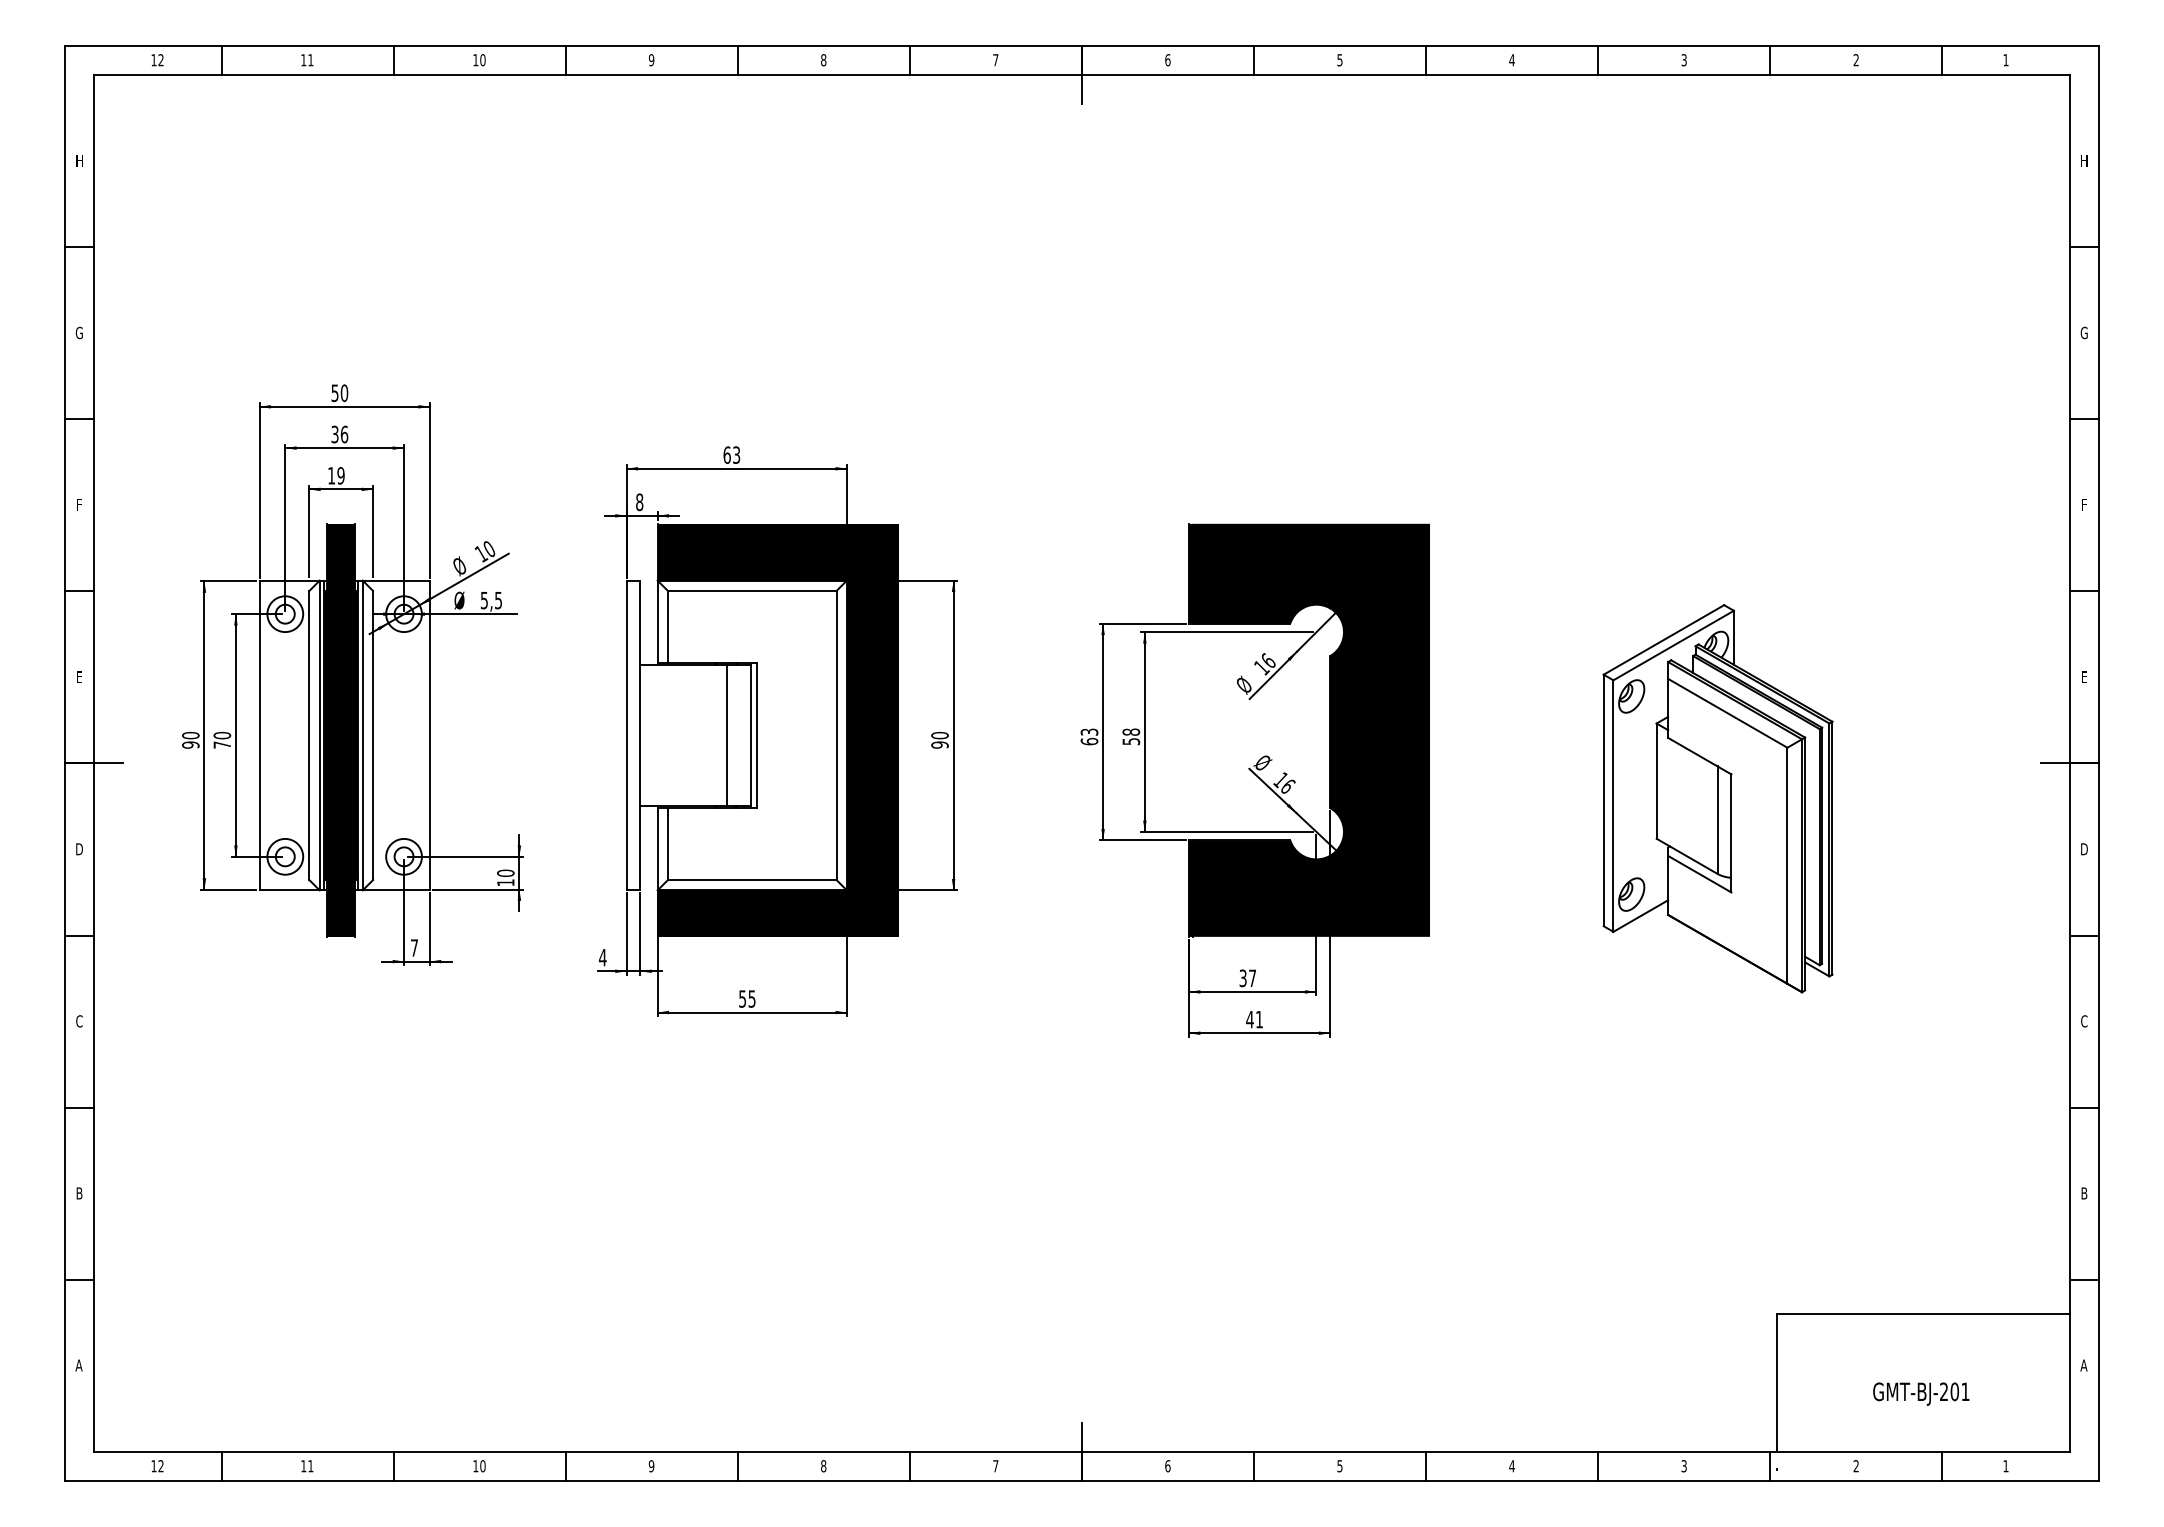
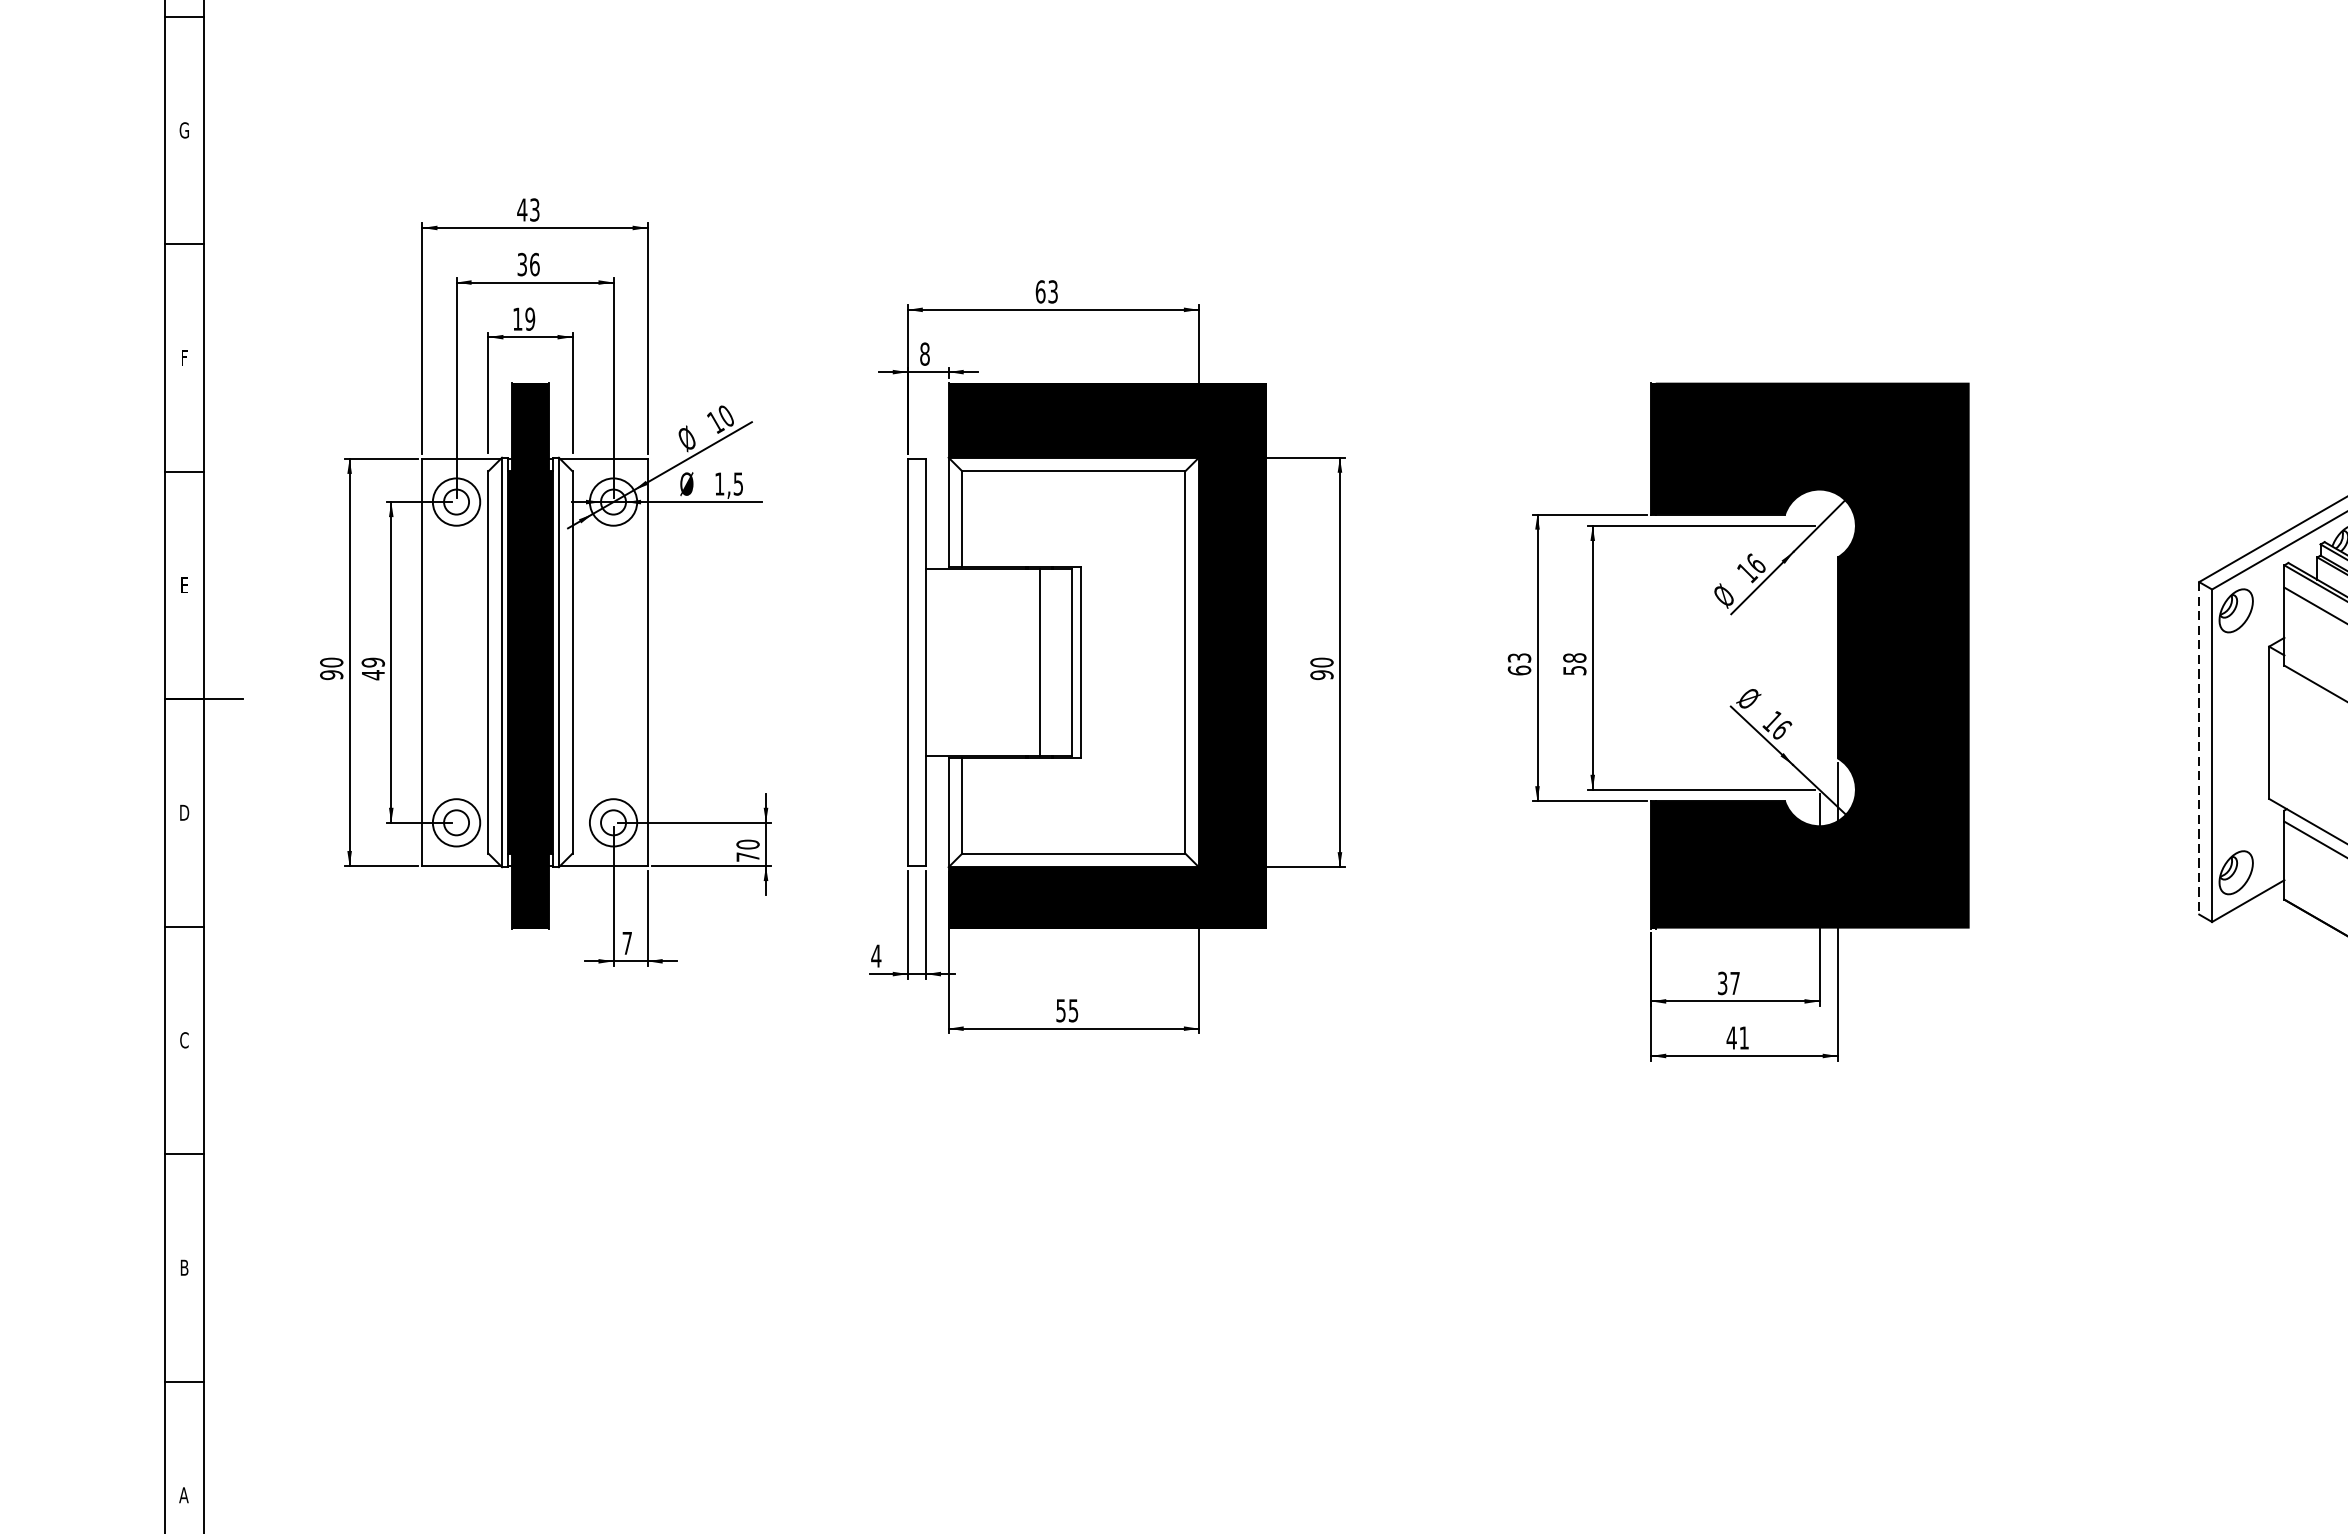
text: (339, 393) -> (528, 210), 50 -> 43
text: (483, 600) -> (718, 484), 5,5 -> 1,5
text: (222, 740) -> (373, 669), 70 -> 49
line: (1603, 800) -> (2198, 748), solid -> dashed
text: (505, 882) -> (747, 856), 10 -> 70

